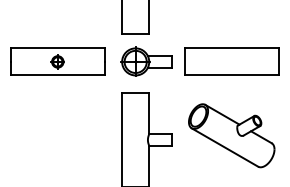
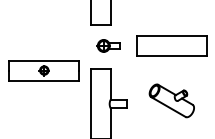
part: (57, 61) -> (44, 70), moved
part: (146, 61) -> (108, 45), size x0.6
part: (231, 135) -> (171, 100), size x0.7

